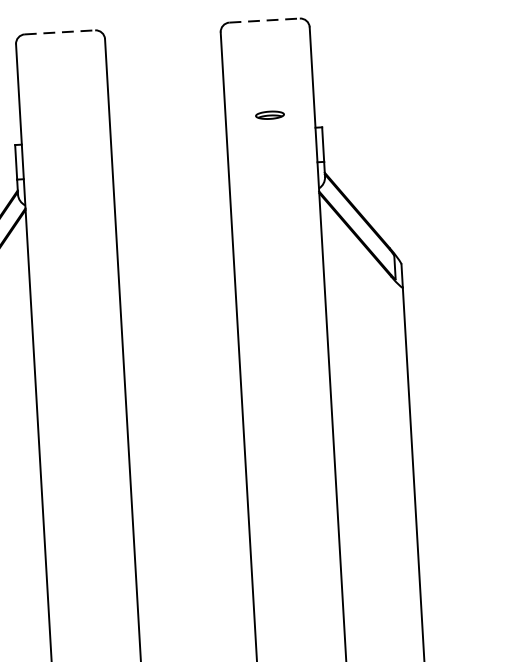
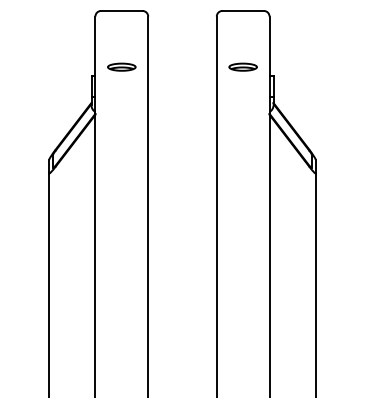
line: (265, 19) -> (243, 10), dashed -> solid
line: (59, 31) -> (121, 10), dashed -> solid
part: (268, 114) -> (242, 66), size x1.67
part: (64, 126) -> (121, 66), added

